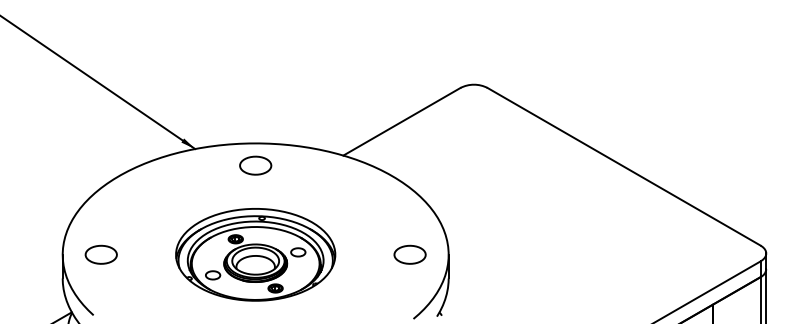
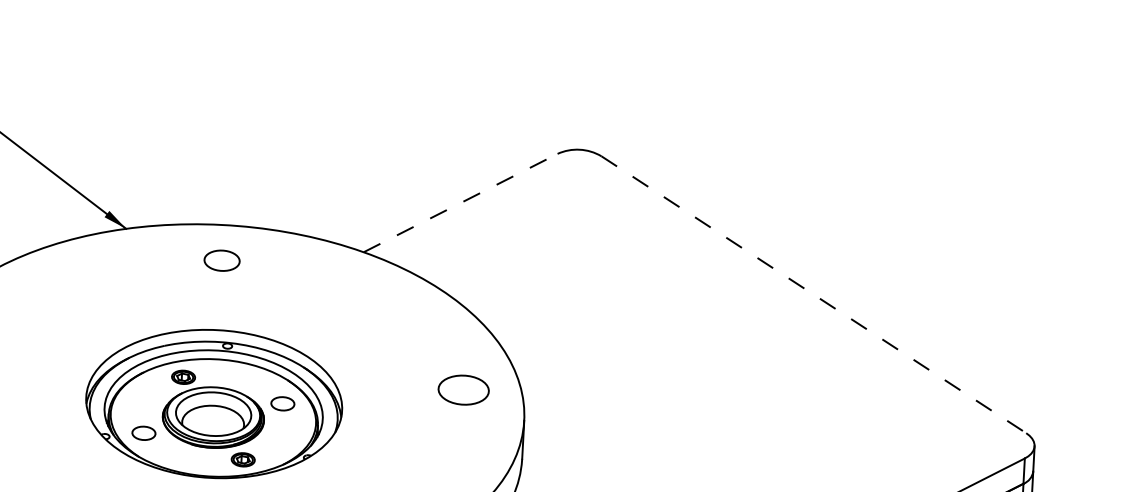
line: (401, 121) -> (460, 202), solid -> dashed
part: (255, 165) -> (221, 260), size x0.7
line: (624, 166) -> (814, 294), solid -> dashed
part: (409, 254) -> (462, 389), moved

